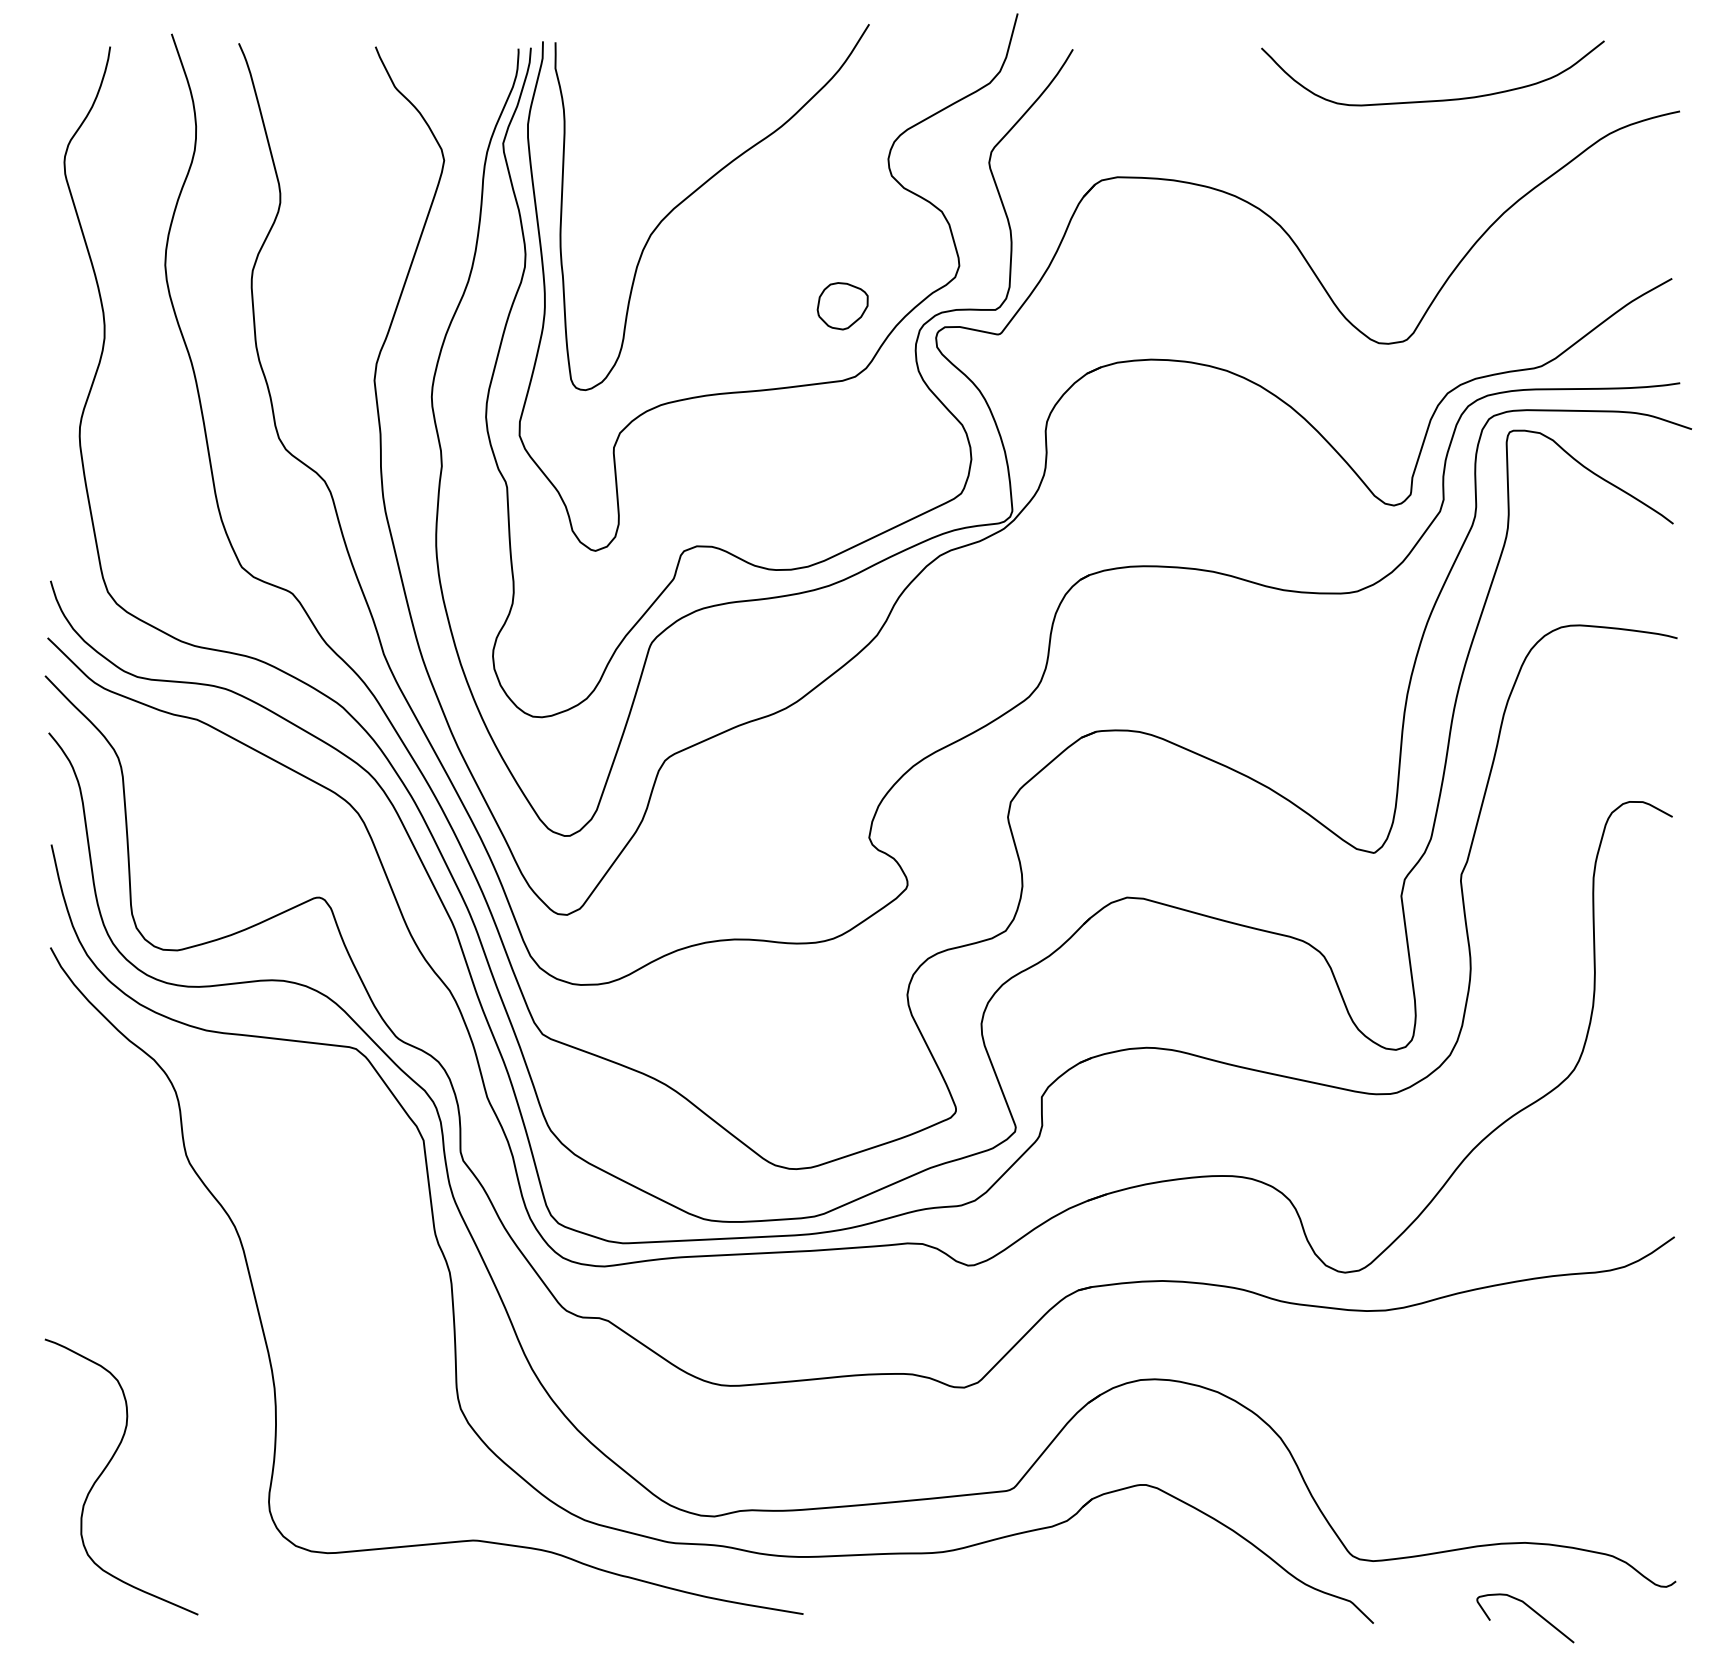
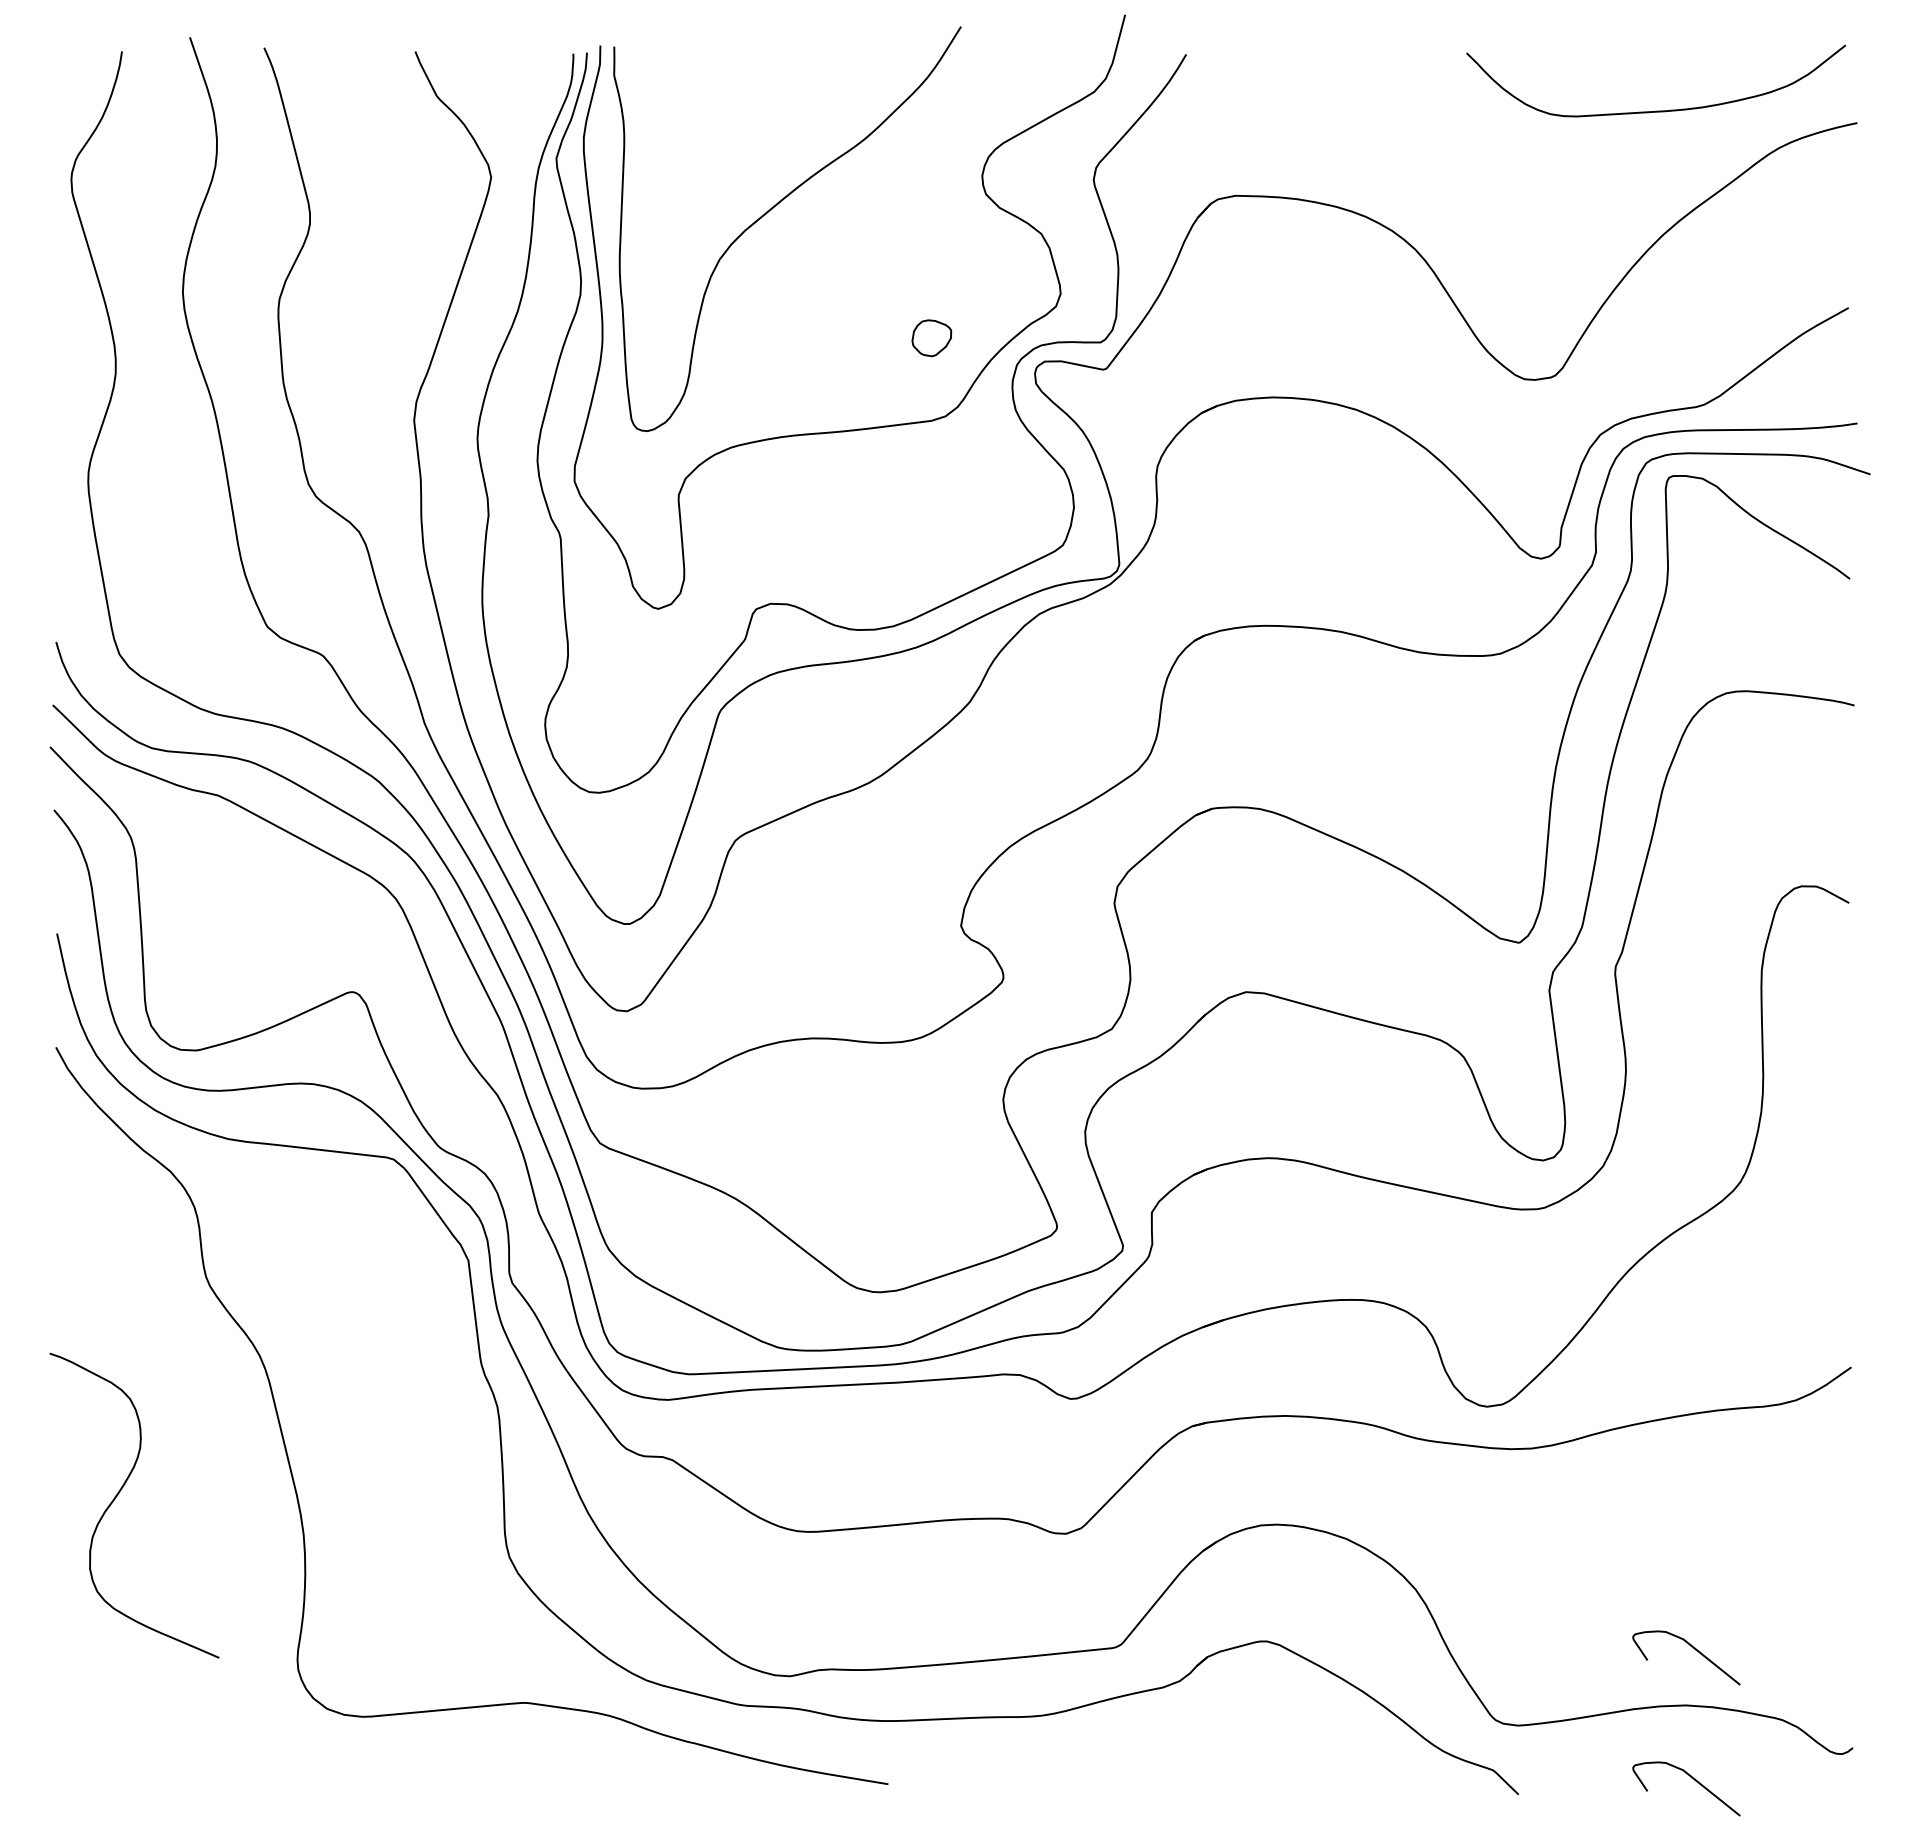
curve: (1433, 100) -> (1656, 110), moved
part: (842, 305) -> (931, 337), size x0.7
curve: (107, 1466) -> (119, 1493), moved
curve: (1529, 1490) -> (1691, 1647), added

